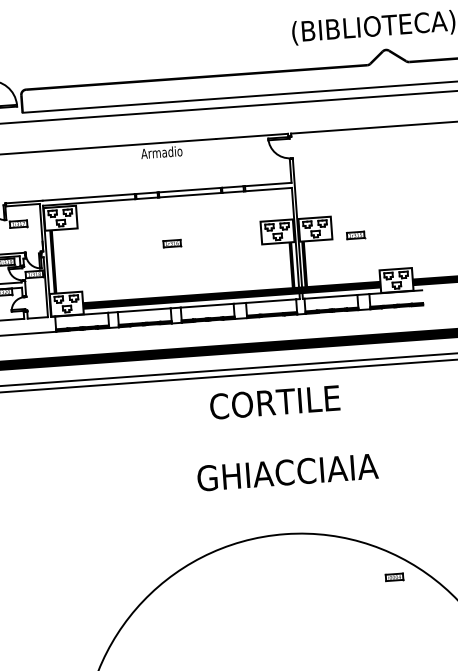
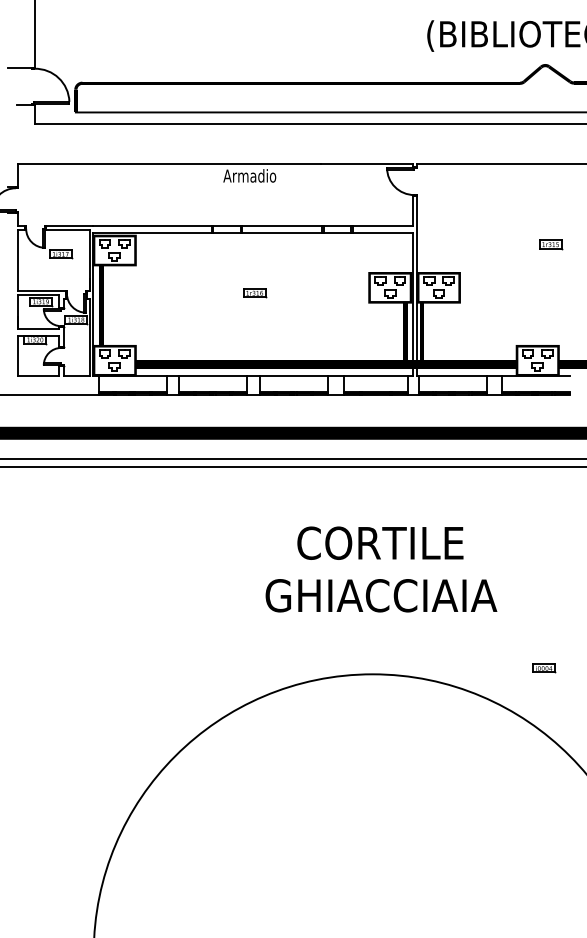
part: (356, 235) -> (551, 244), moved
text: (274, 401) -> (380, 542), moved
part: (394, 577) -> (544, 668), moved

